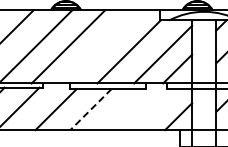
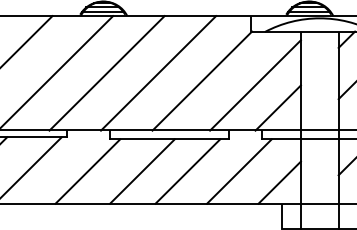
line: (101, 46) -> (158, 72), added
line: (90, 109) -> (141, 171), dashed -> solid
line: (119, 109) -> (187, 171), added
line: (152, 109) -> (238, 171), added

